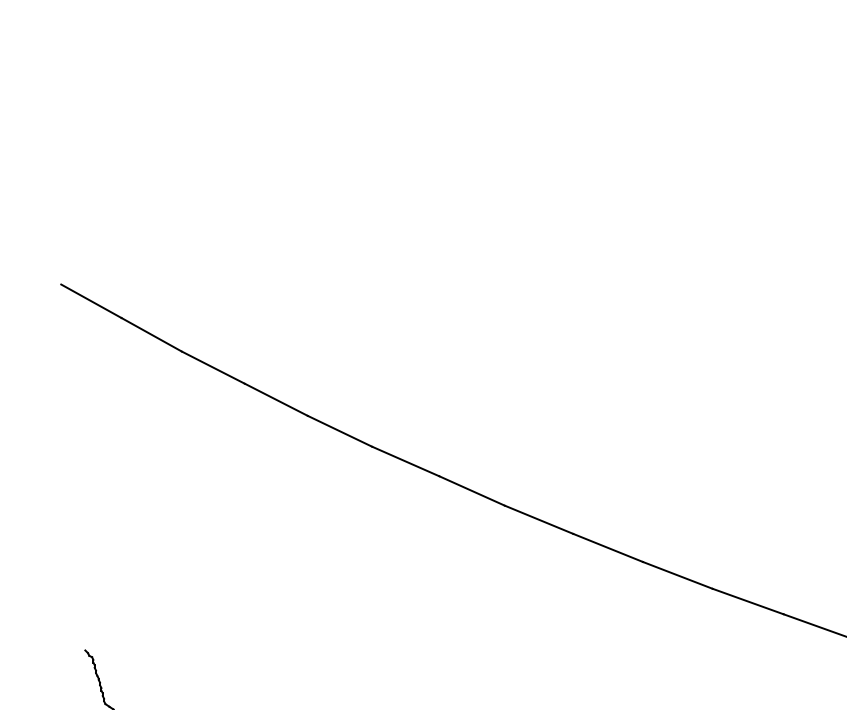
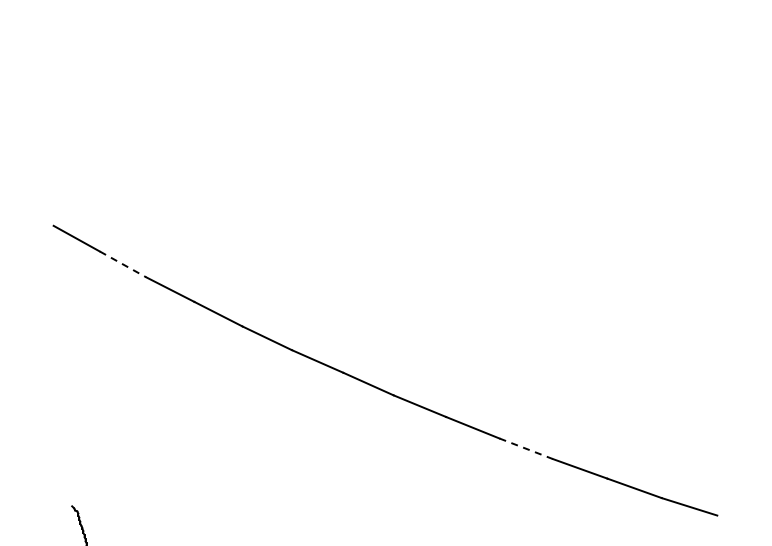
line: (152, 334) -> (123, 264), solid -> dashed
line: (678, 575) -> (526, 448), solid -> dashed

